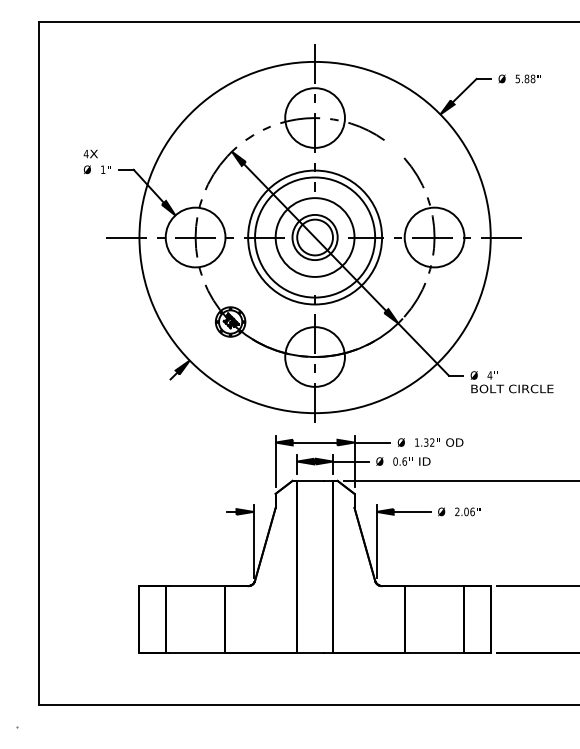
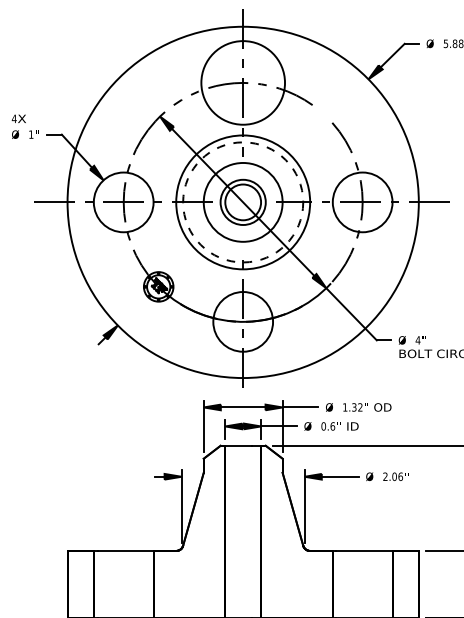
circle: (314, 117) -> (242, 82), size x1.4
circle: (315, 237) -> (243, 202), solid -> dashed

